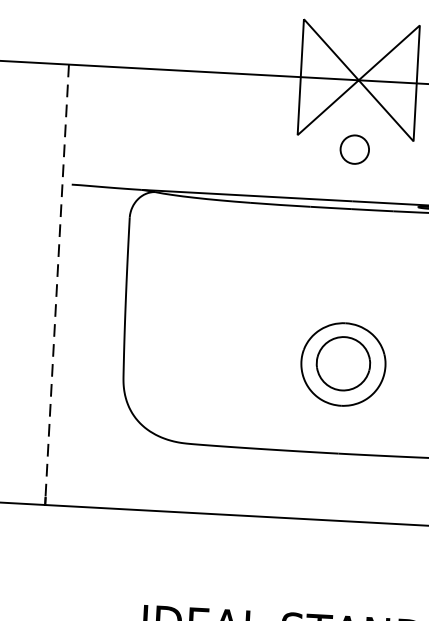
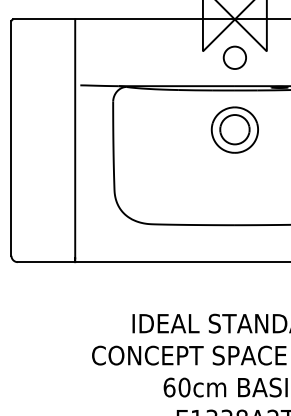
circle: (354, 149) -> (234, 57), size x1.43
line: (57, 282) -> (75, 139), dashed -> solid
part: (342, 363) -> (234, 129), moved

